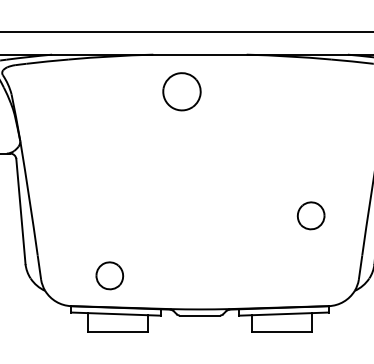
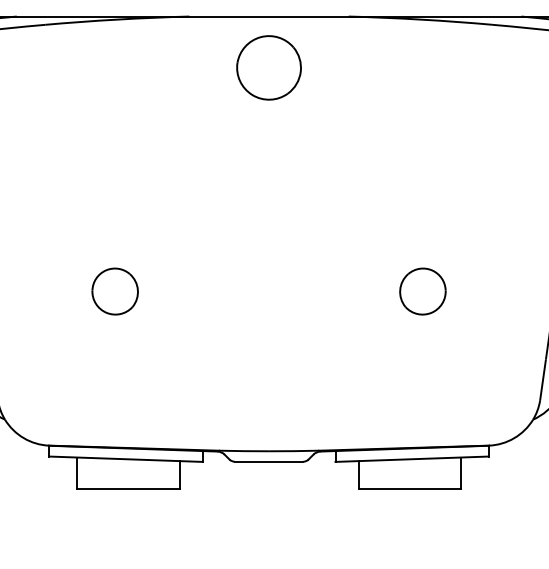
part: (181, 91) -> (268, 67), moved
part: (310, 215) -> (421, 290), moved
part: (109, 275) -> (114, 290), moved

